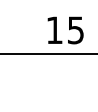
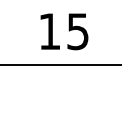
text: (65, 30) -> (64, 31), moved

